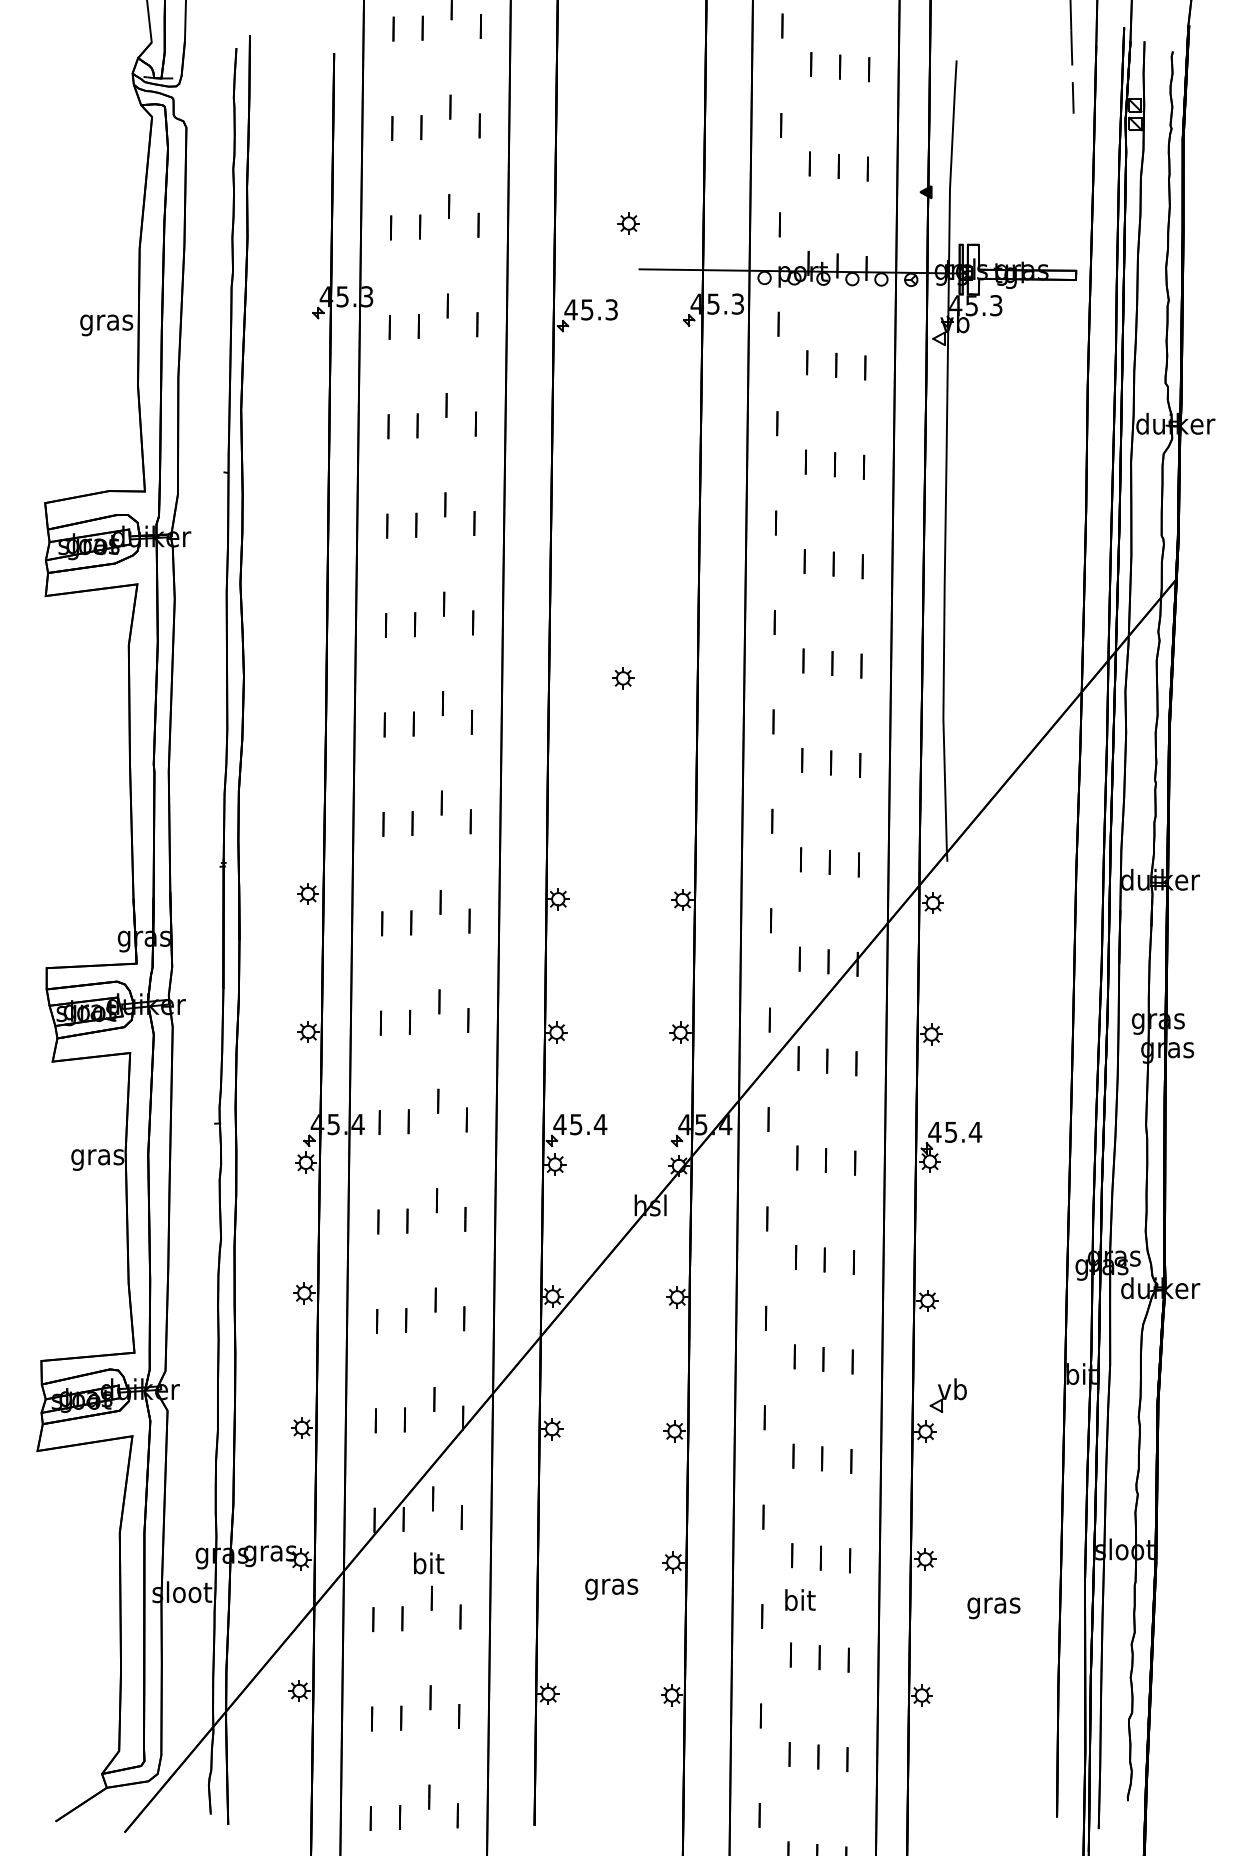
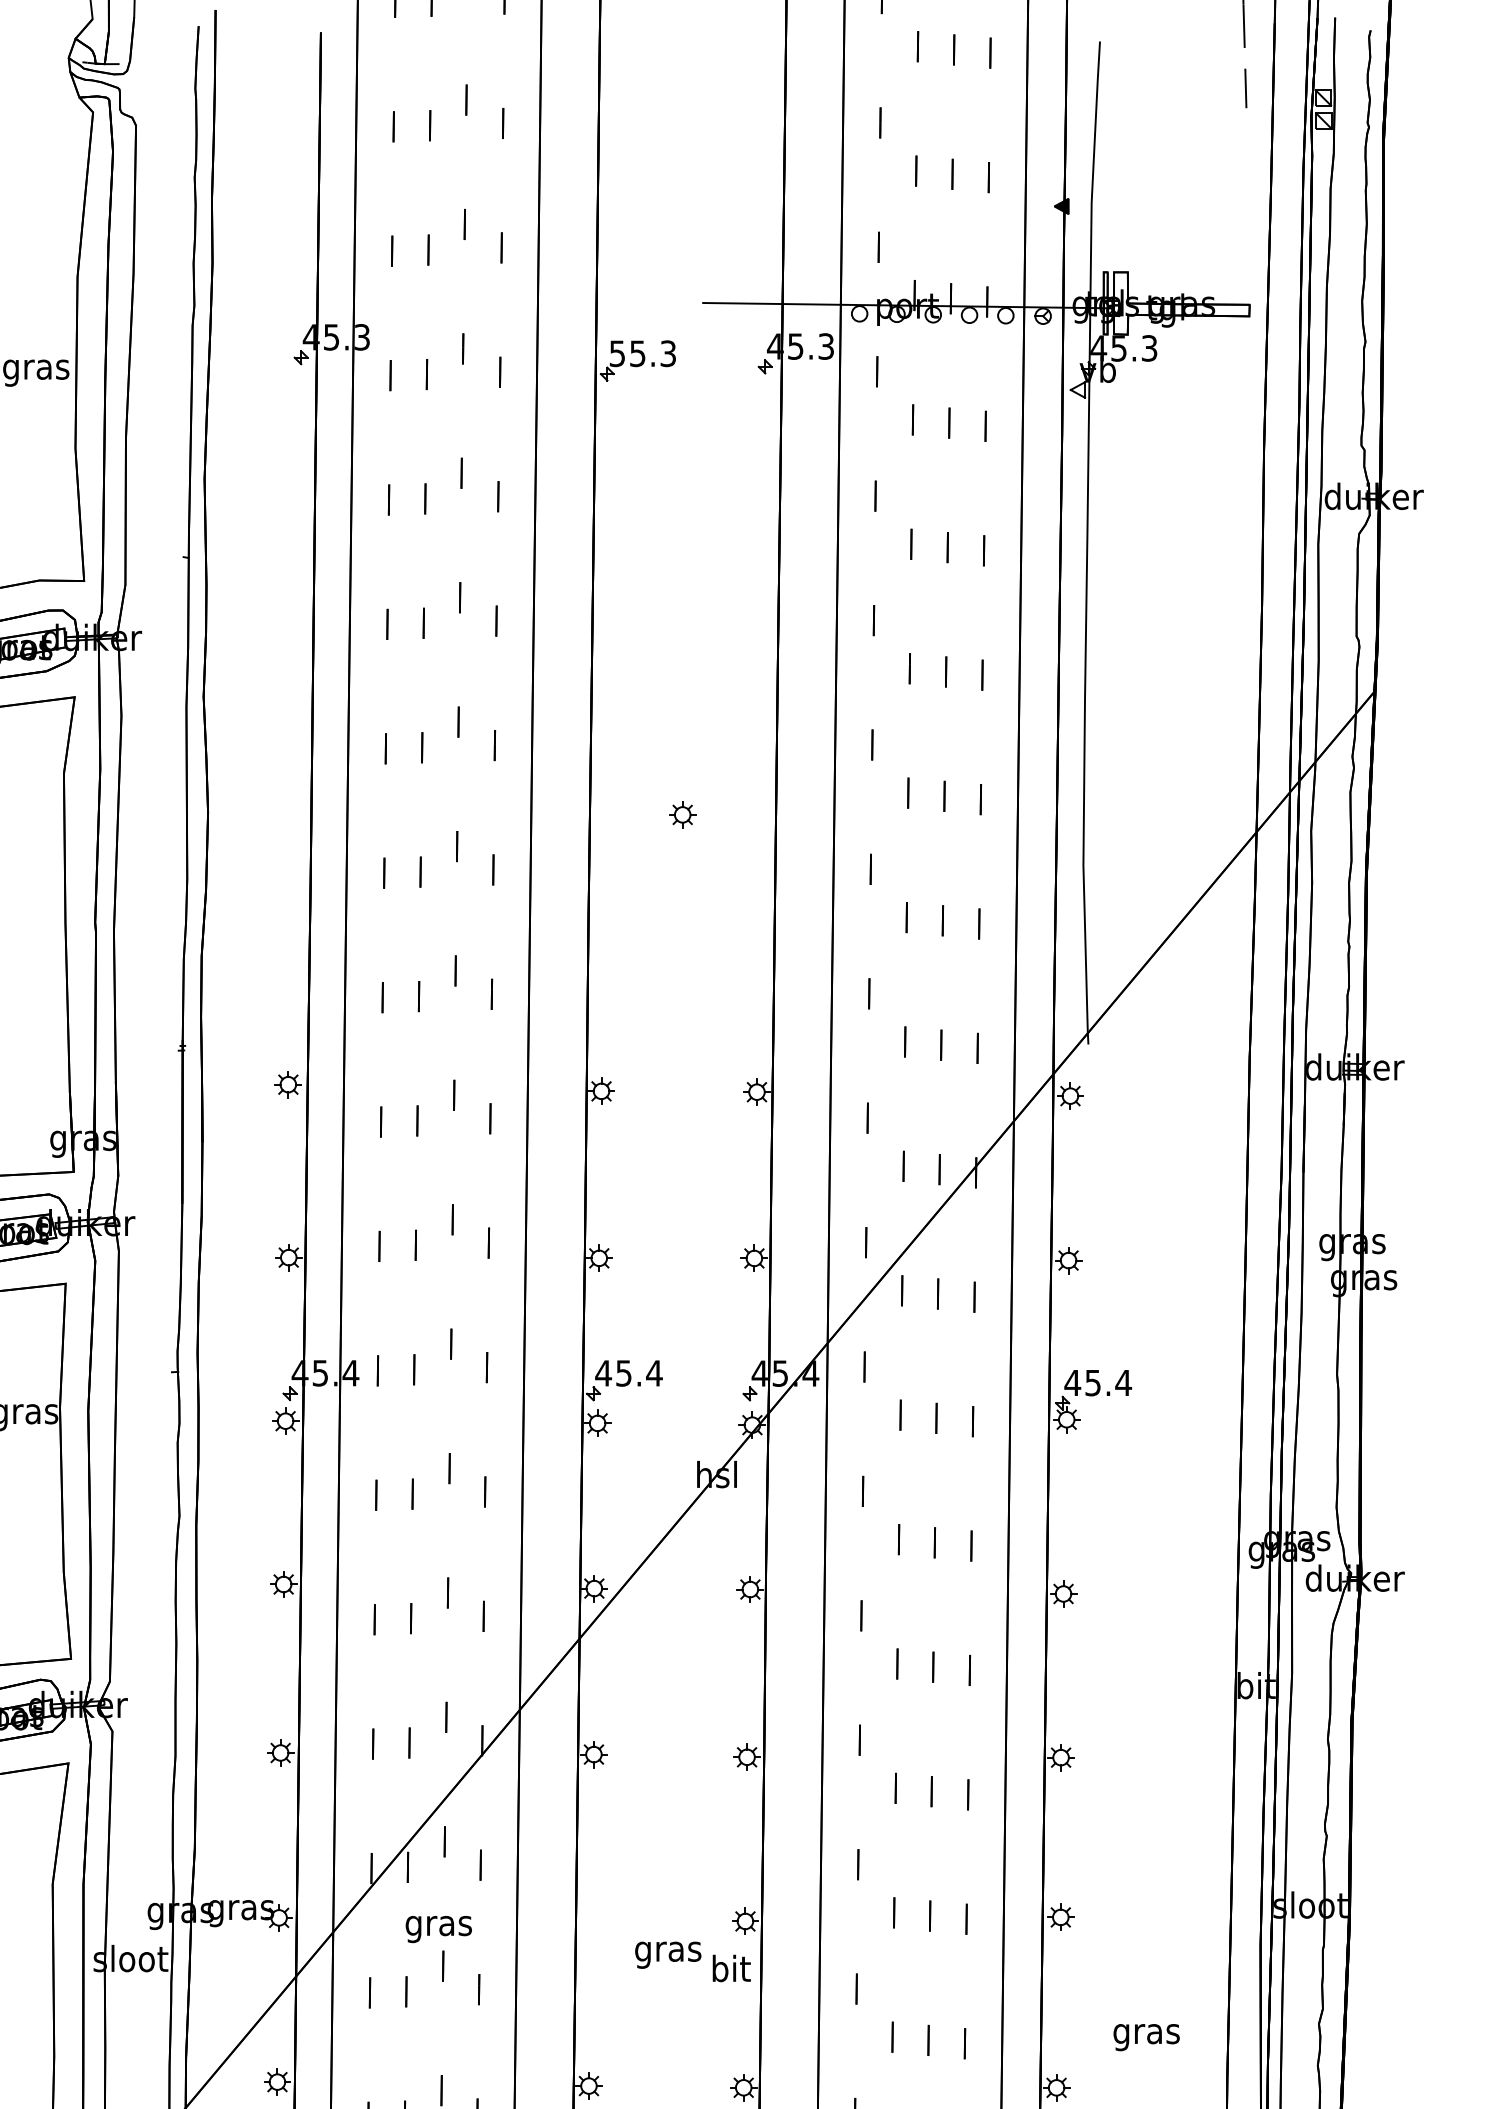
part: (628, 223) -> (689, 245), removed
text: (570, 309) -> (616, 353), 45.3 -> 55.3
part: (947, 1395) -> (1088, 1712), removed
text: (428, 1565) -> (439, 1925), bit -> gras
text: (800, 1599) -> (731, 1967), moved
text: (993, 1608) -> (1146, 2037), moved

